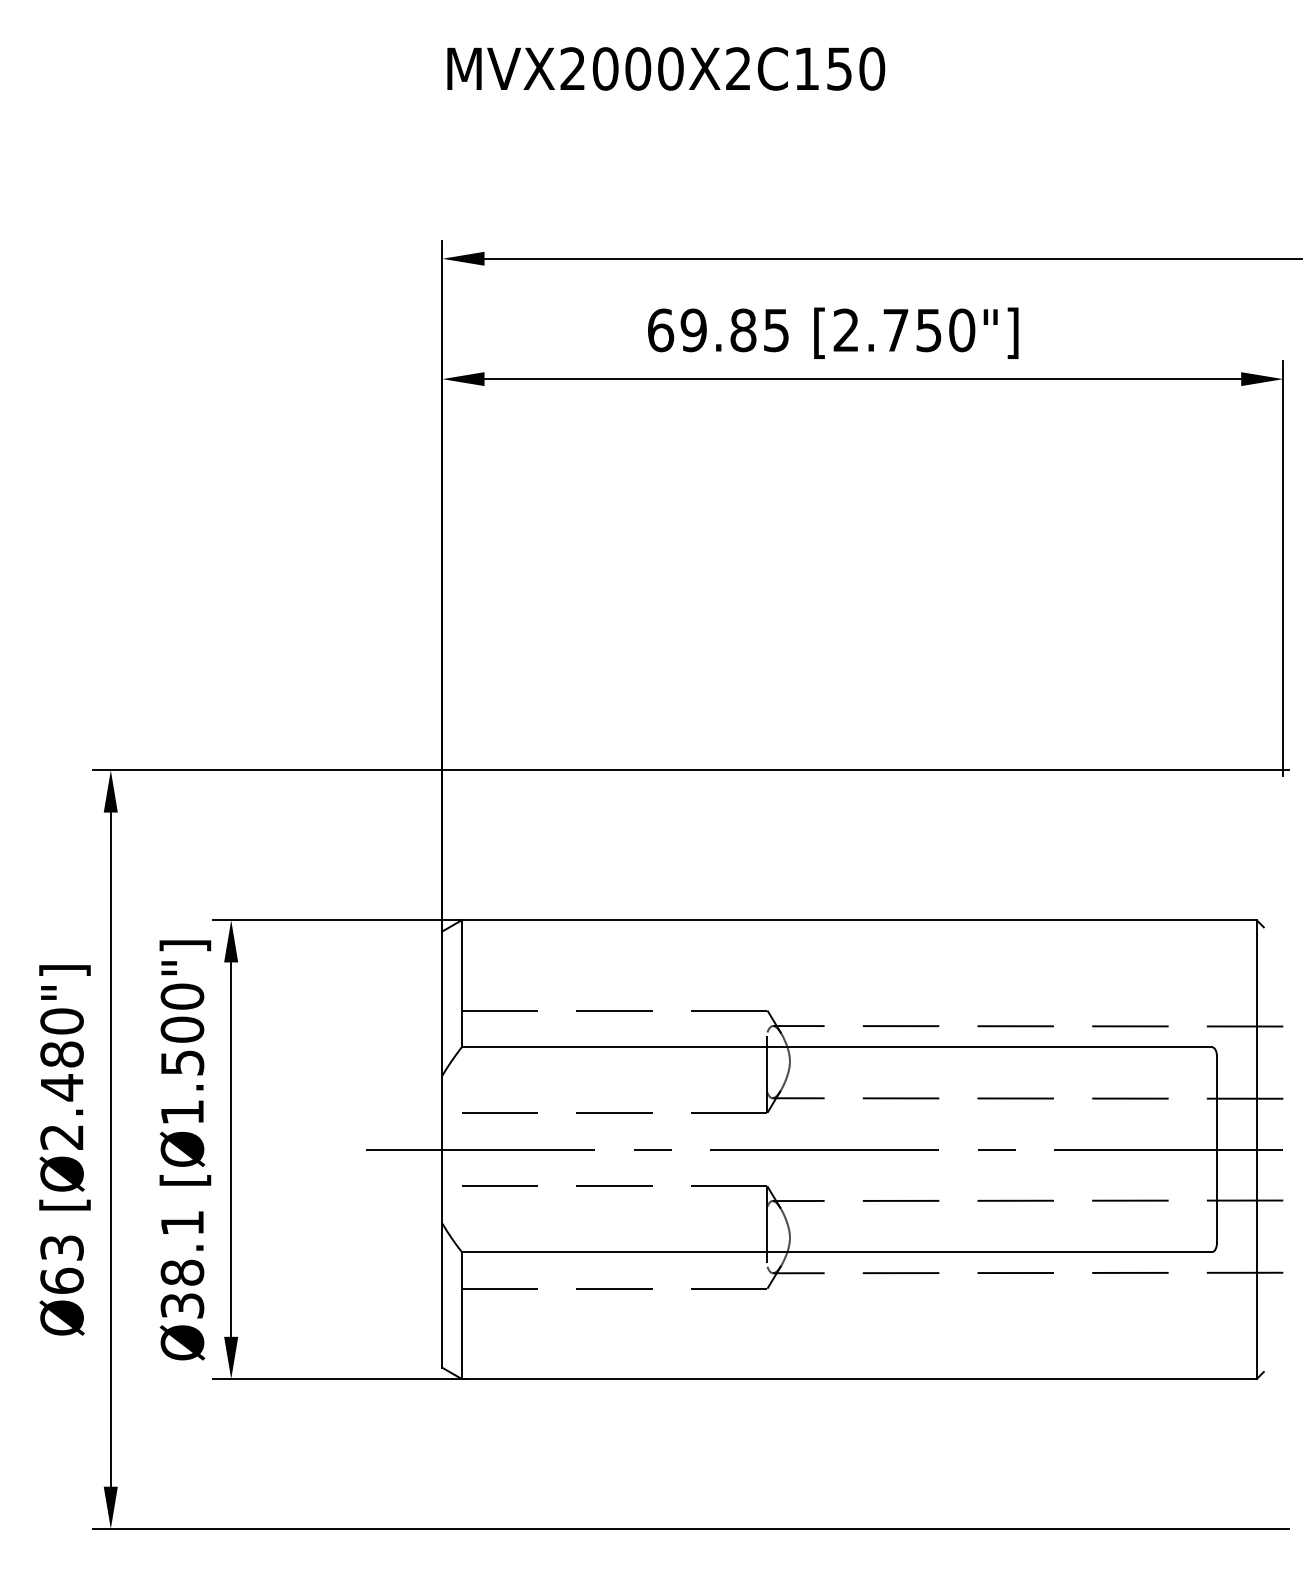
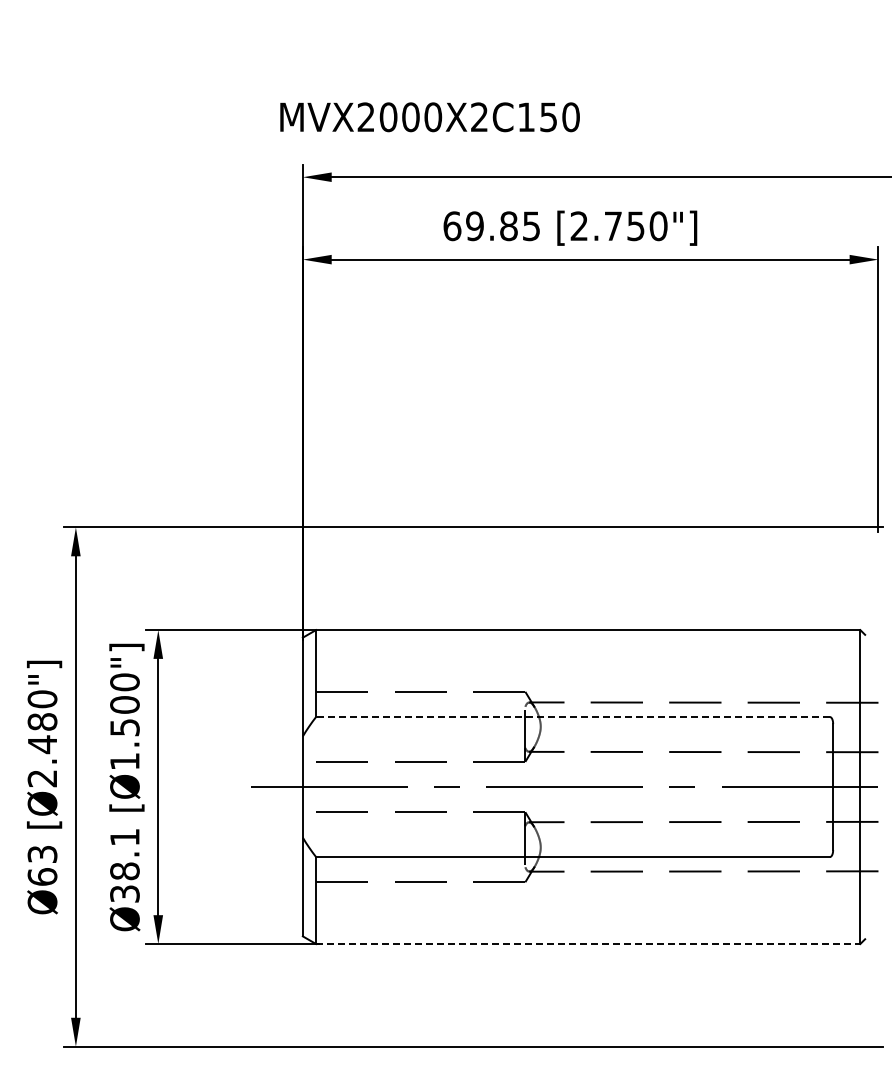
text: (665, 69) -> (429, 117), moved
line: (836, 1048) -> (572, 717), solid -> dashed
line: (859, 1379) -> (588, 944), solid -> dashed

